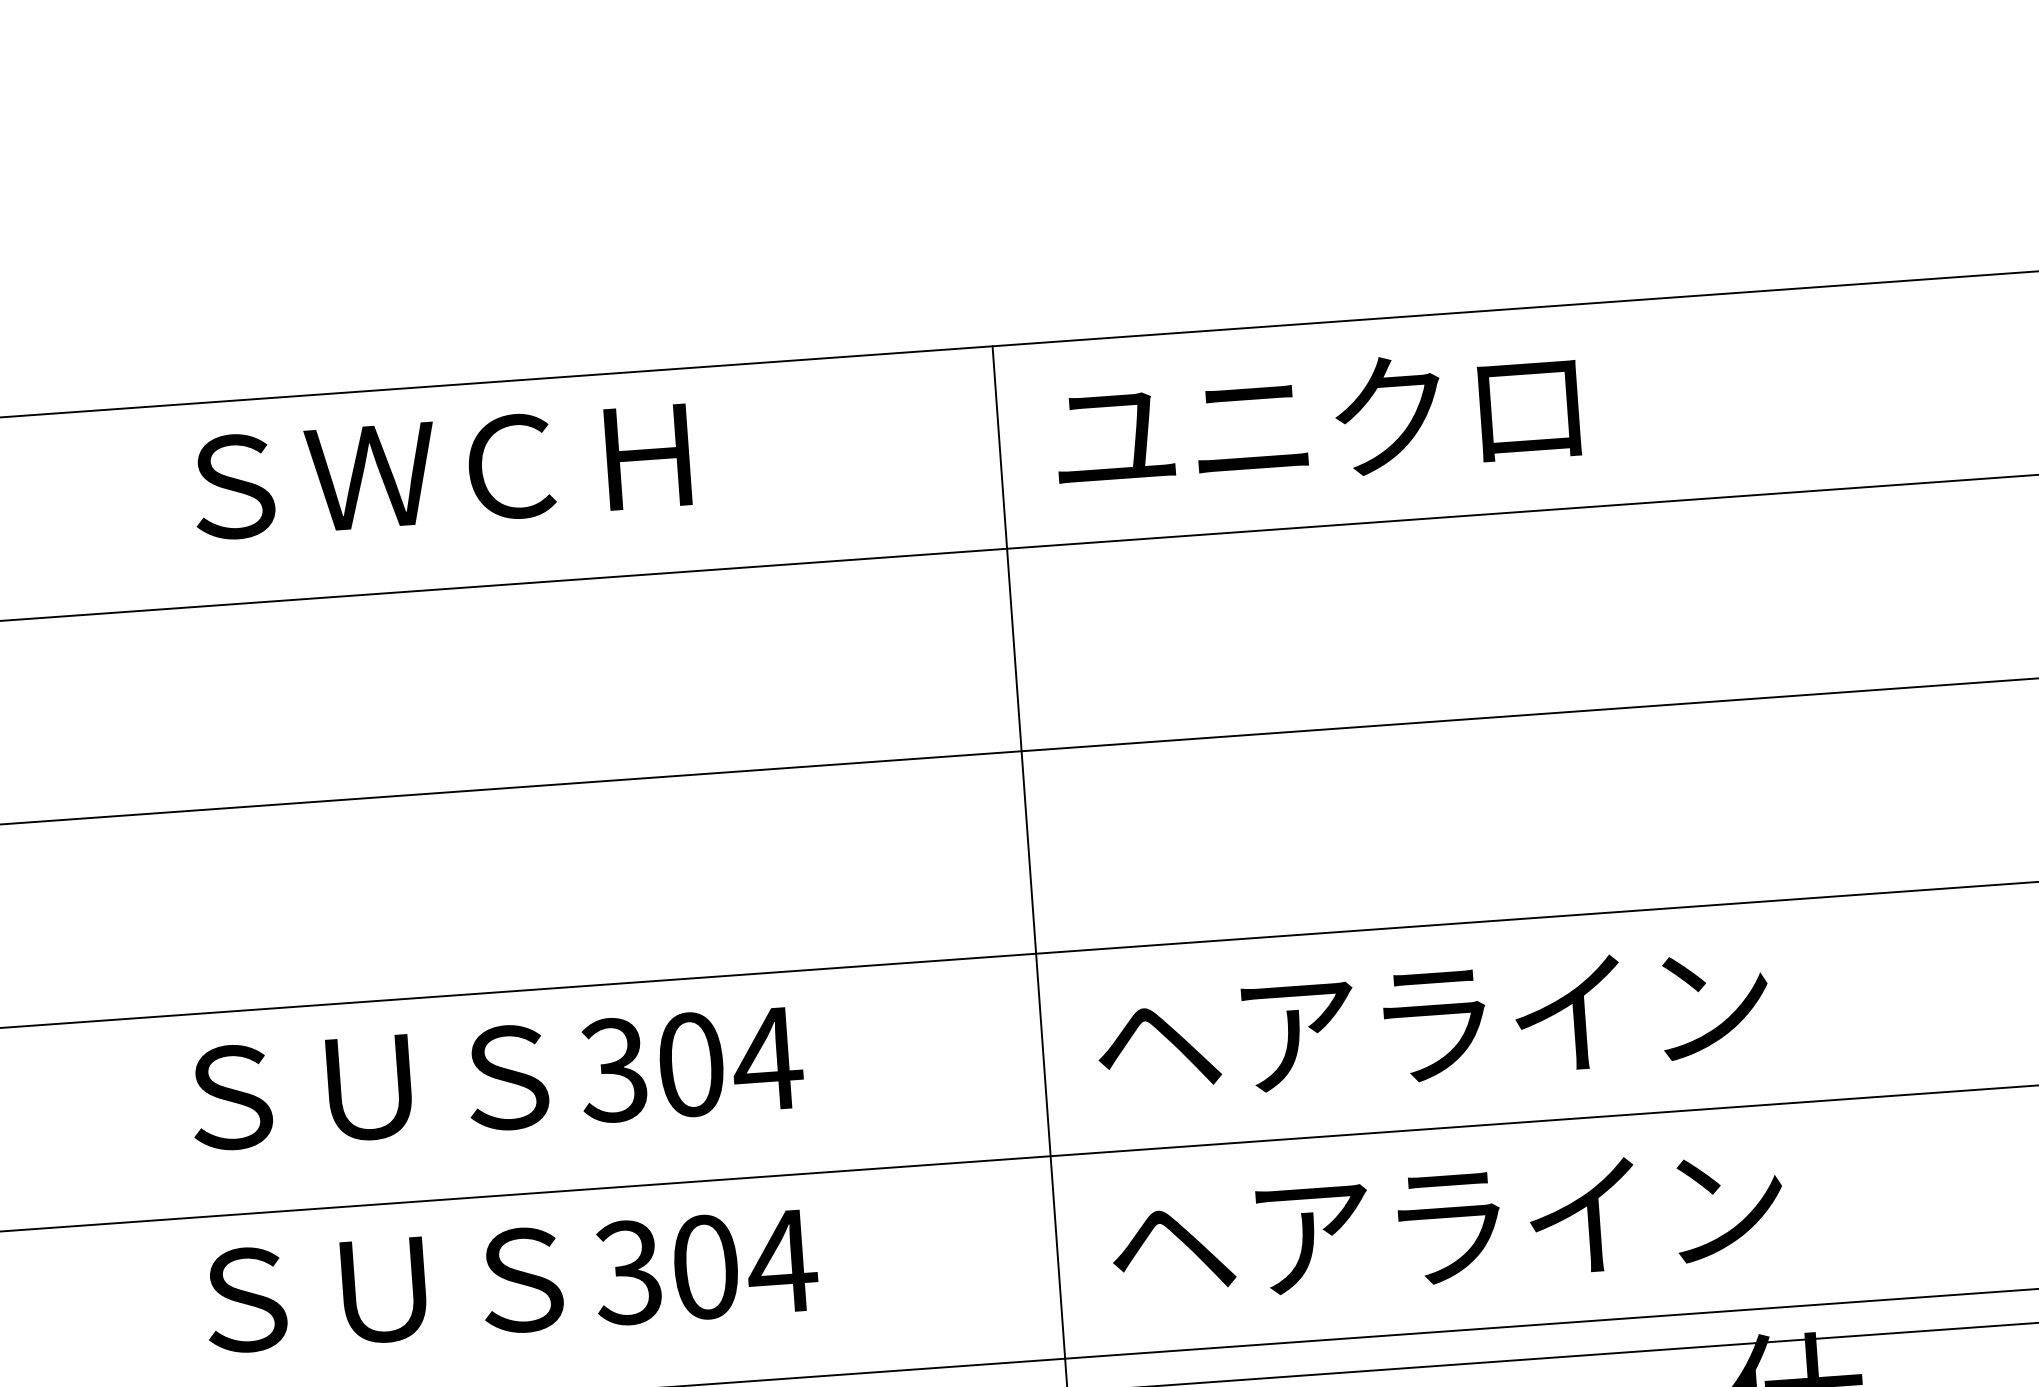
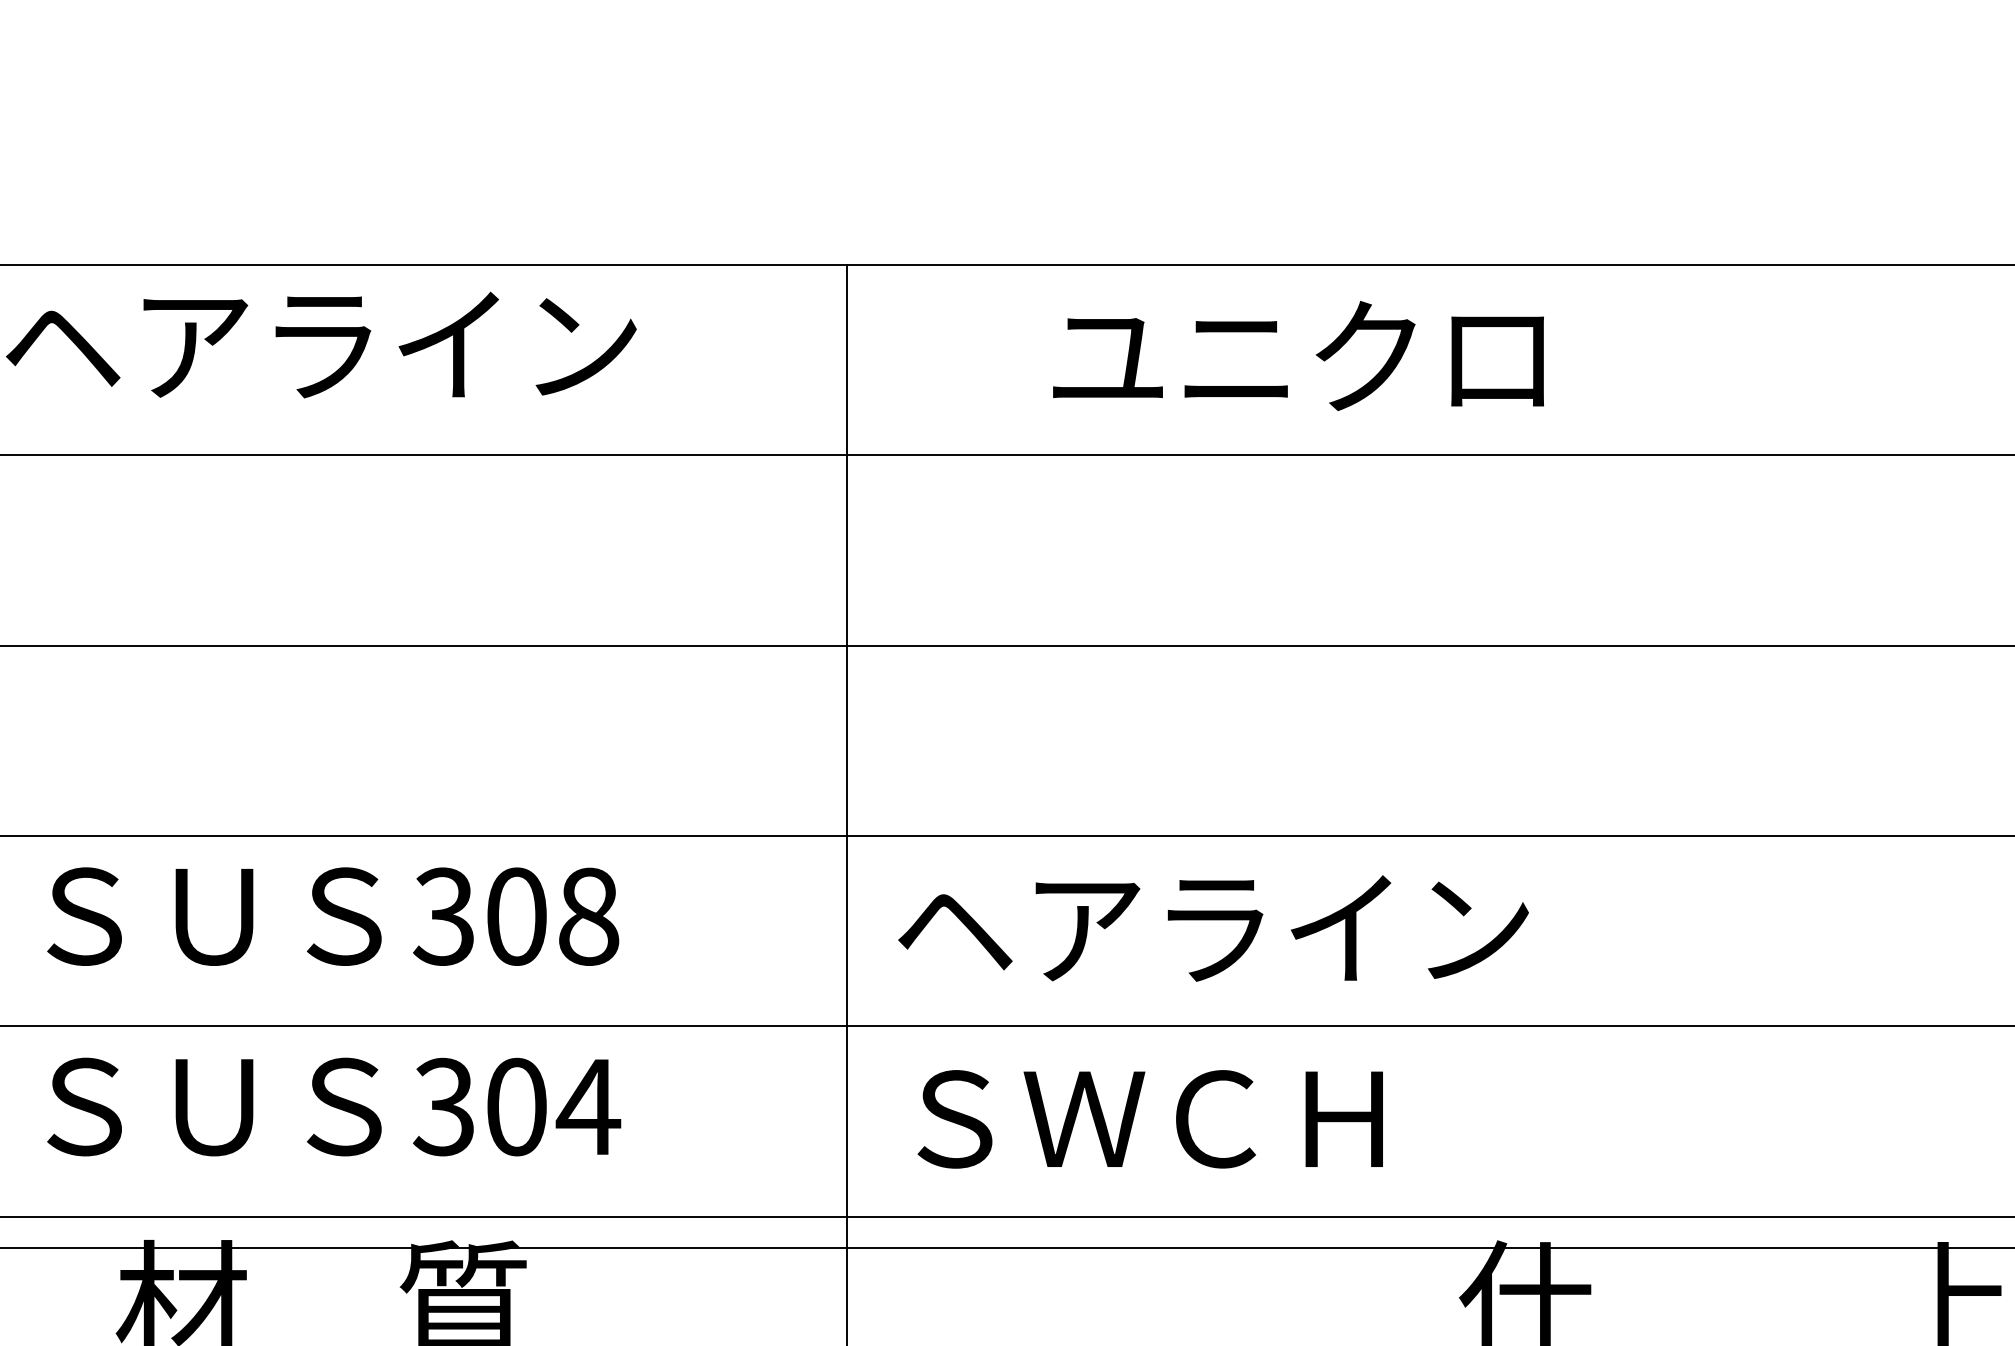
text: (1317, 419) -> (1298, 355), moved
text: (439, 471) -> (321, 344), ＳＷＣＨ -> ヘアライン
text: (767, 1059) -> (588, 916), 304 -> 308
text: (1447, 1226) -> (1213, 1118), ヘアライン -> ＳＷＣＨ

